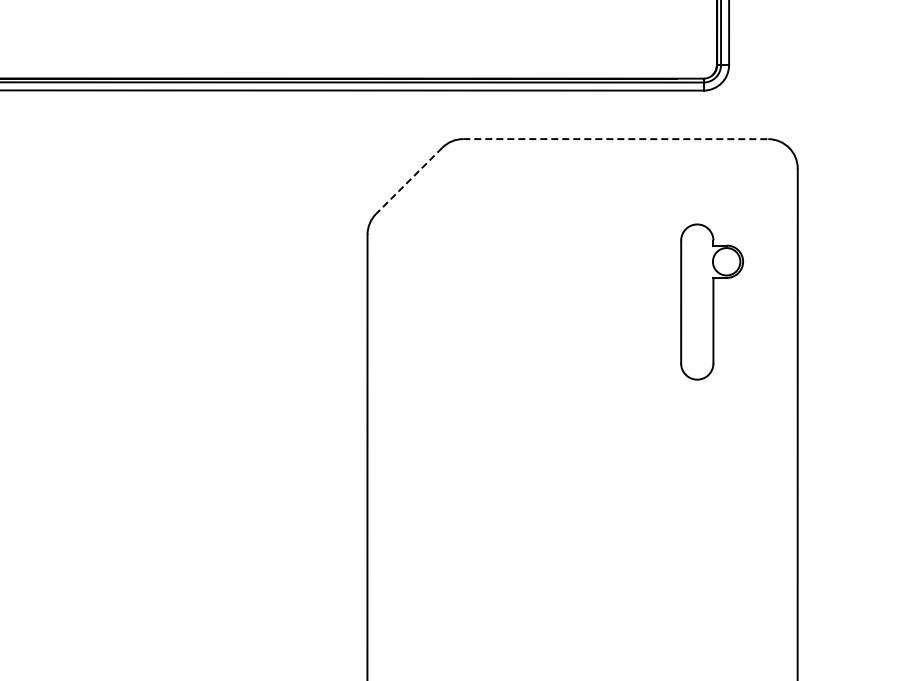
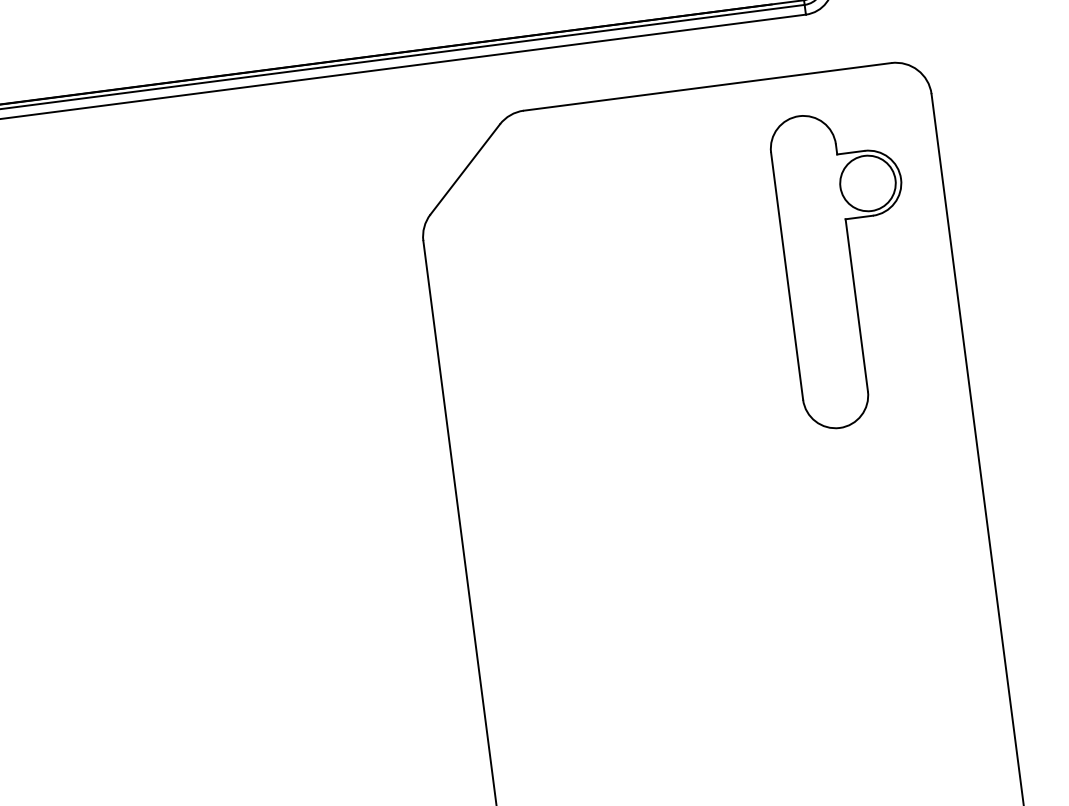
line: (616, 139) -> (708, 87), dashed -> solid
line: (409, 180) -> (465, 169), dashed -> solid
part: (711, 301) -> (848, 267), size x1.67

